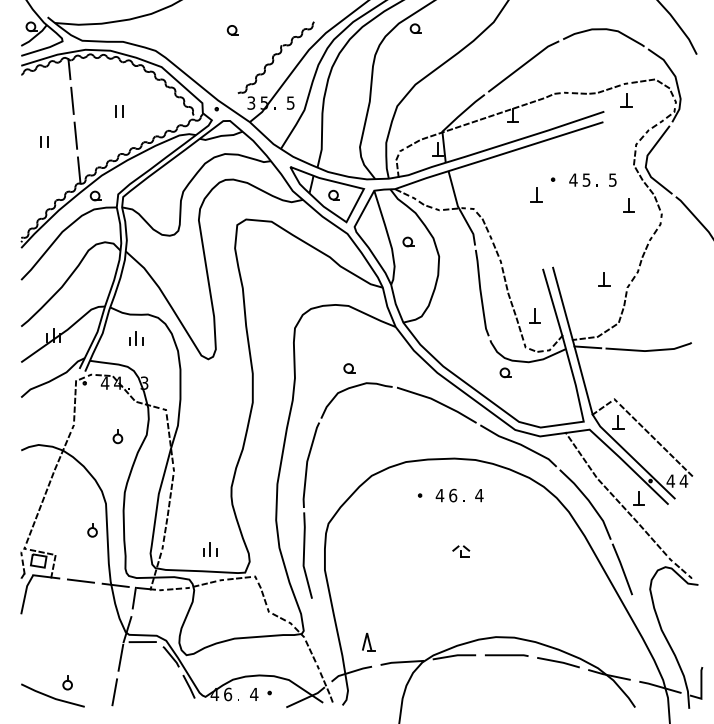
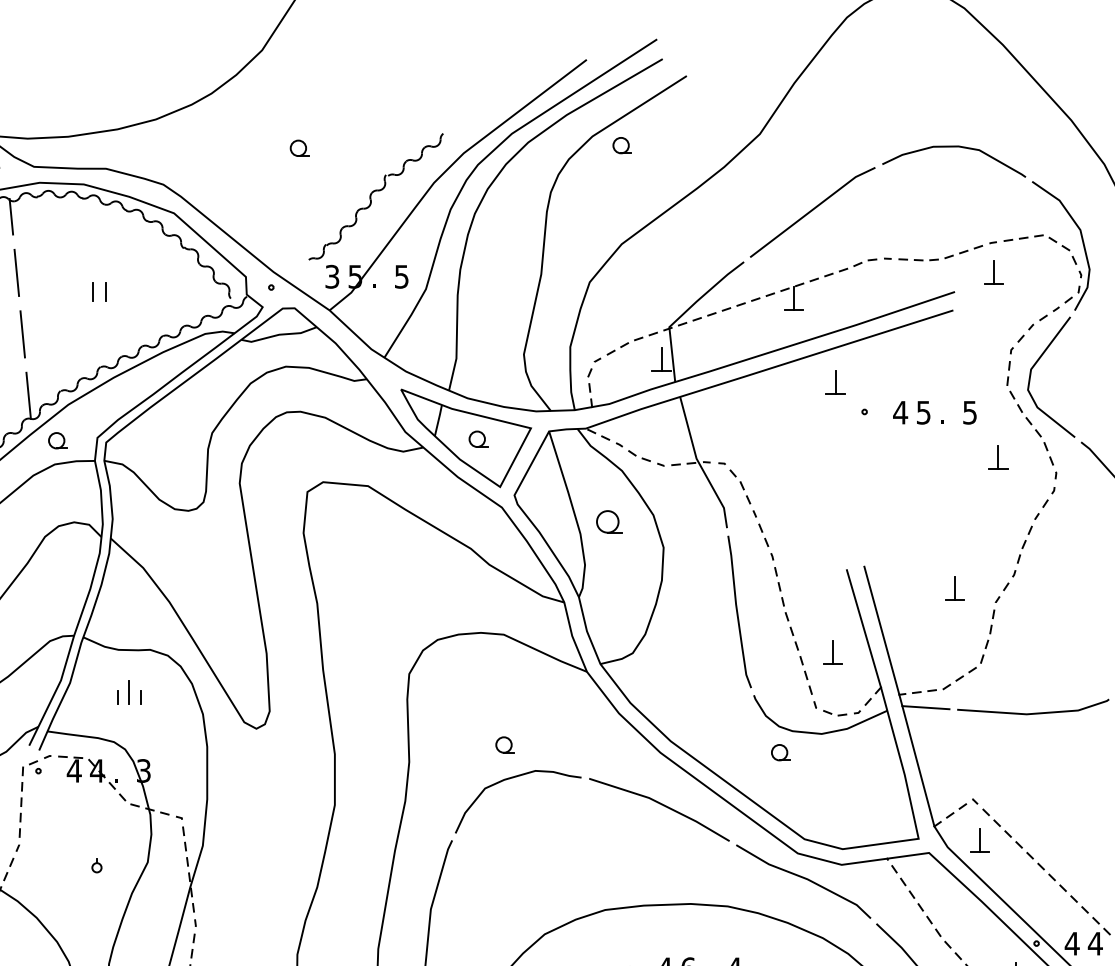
part: (536, 194) -> (835, 381), moved
part: (408, 241) -> (609, 520), size x1.4
part: (117, 436) -> (96, 864), size x0.6

